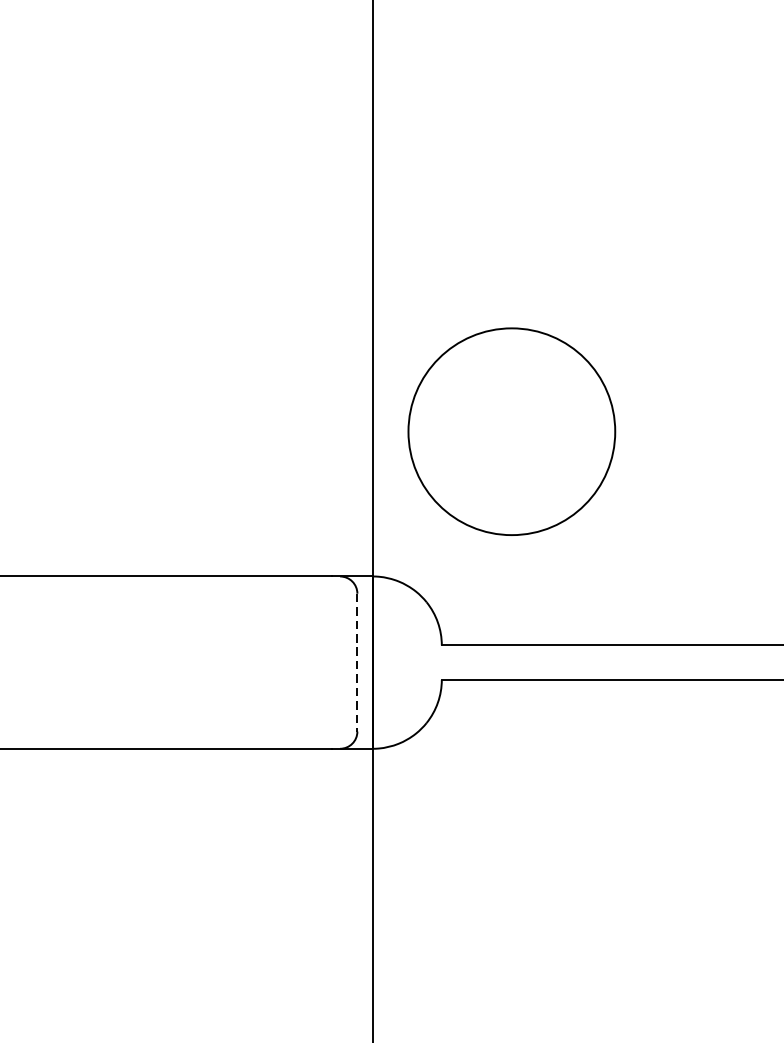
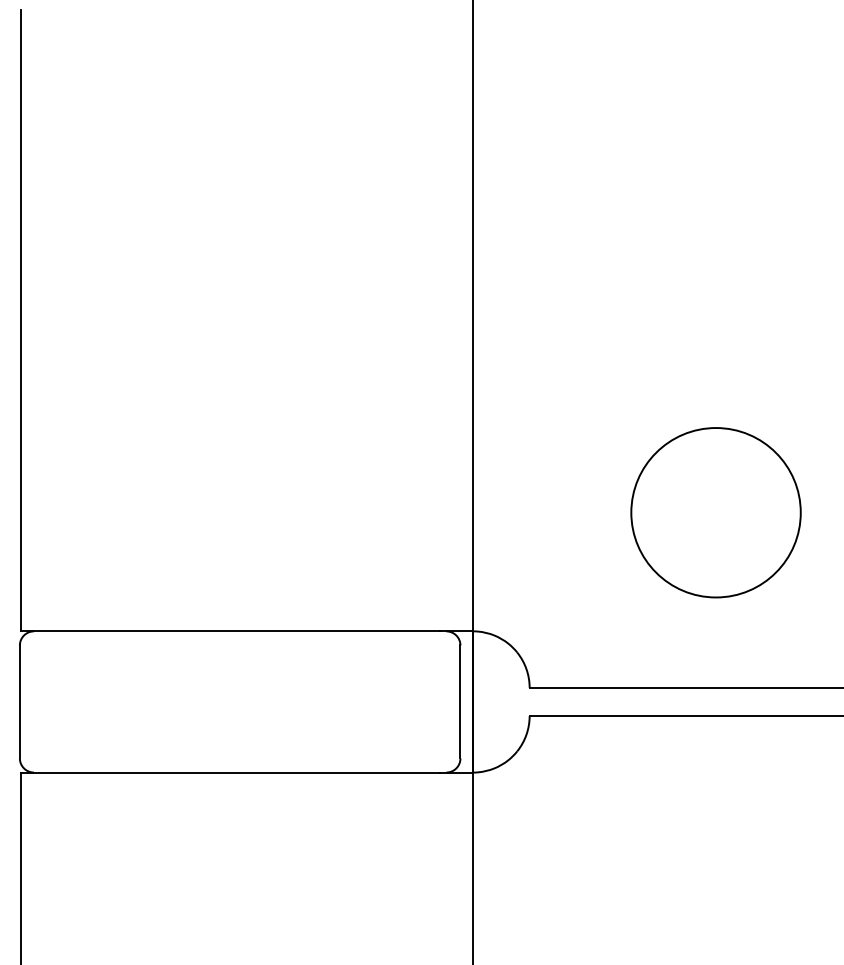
circle: (511, 431) -> (715, 512), moved
line: (357, 663) -> (460, 702), dashed -> solid

